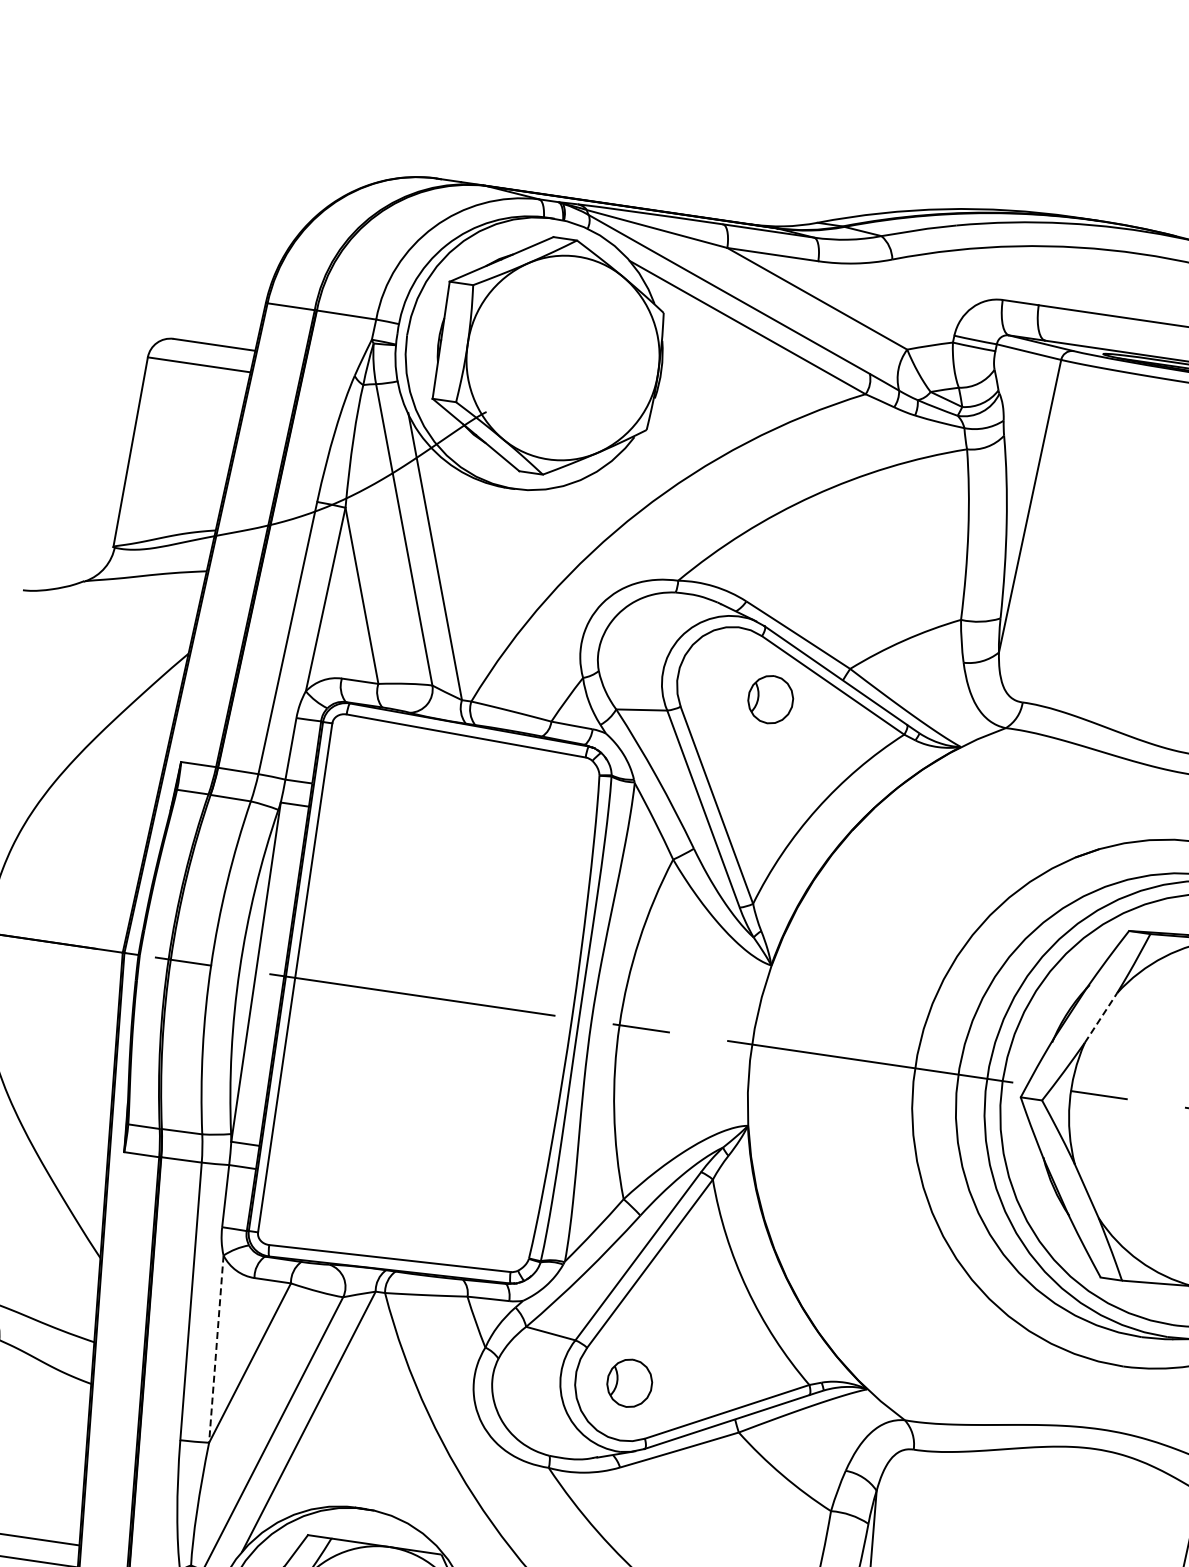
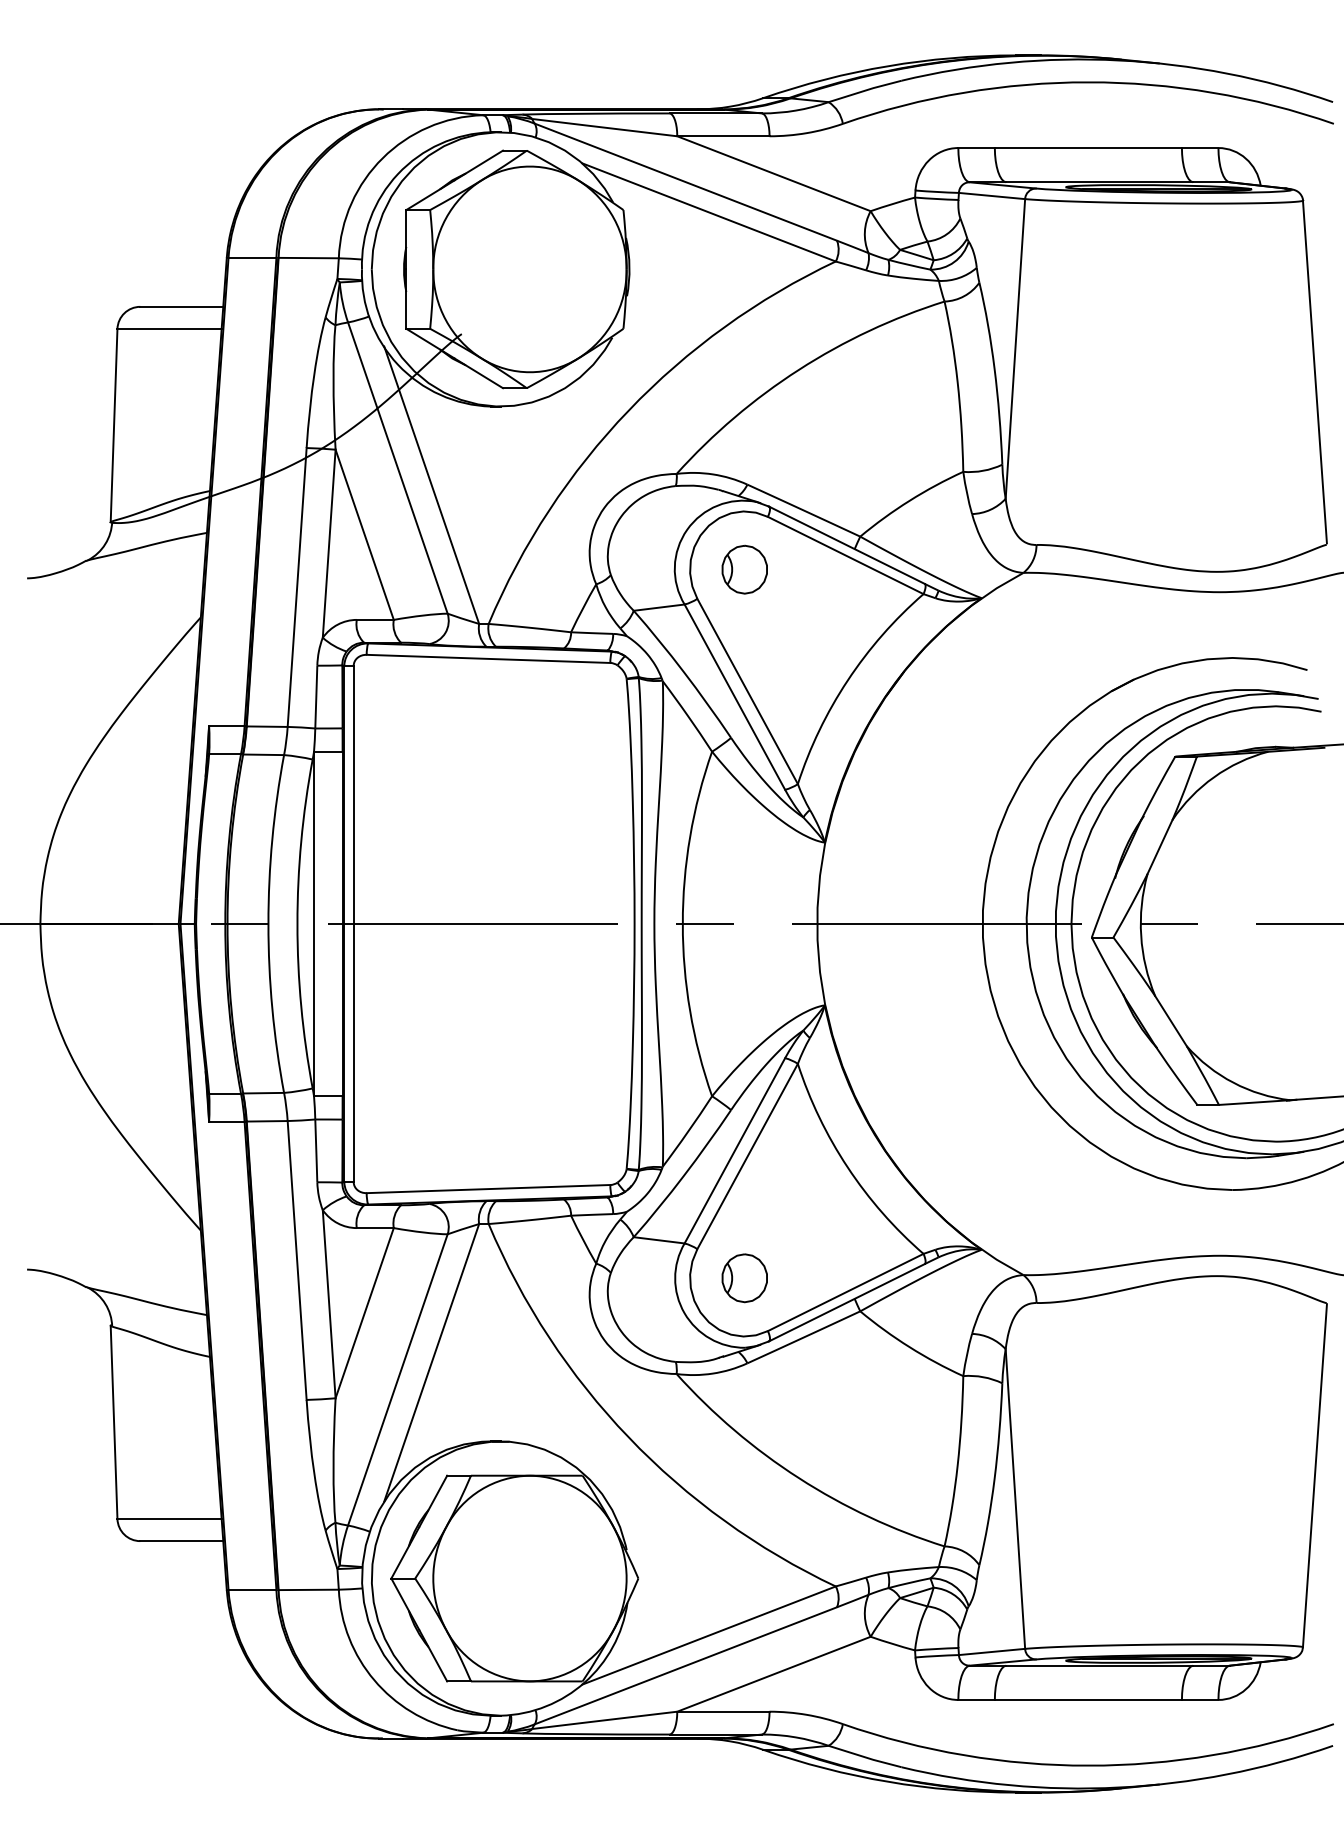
part: (770, 699) -> (744, 569), moved
line: (1101, 1018) -> (1160, 847), dashed -> solid
line: (216, 1349) -> (329, 1304), dashed -> solid

